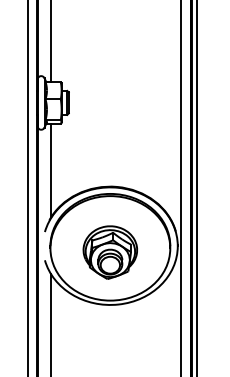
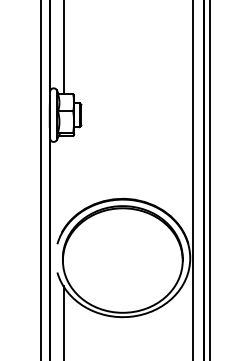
line: (51, 170) -> (63, 182), removed
part: (109, 252) -> (121, 264), removed

